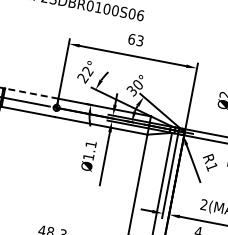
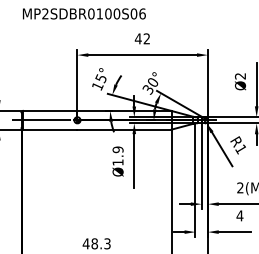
text: (135, 39) -> (142, 38), 63 -> 42
text: (85, 74) -> (99, 82), 22° -> 15°
line: (30, 93) -> (49, 111), dashed -> solid
text: (90, 144) -> (117, 149), Ø1.1 -> Ø1.9

